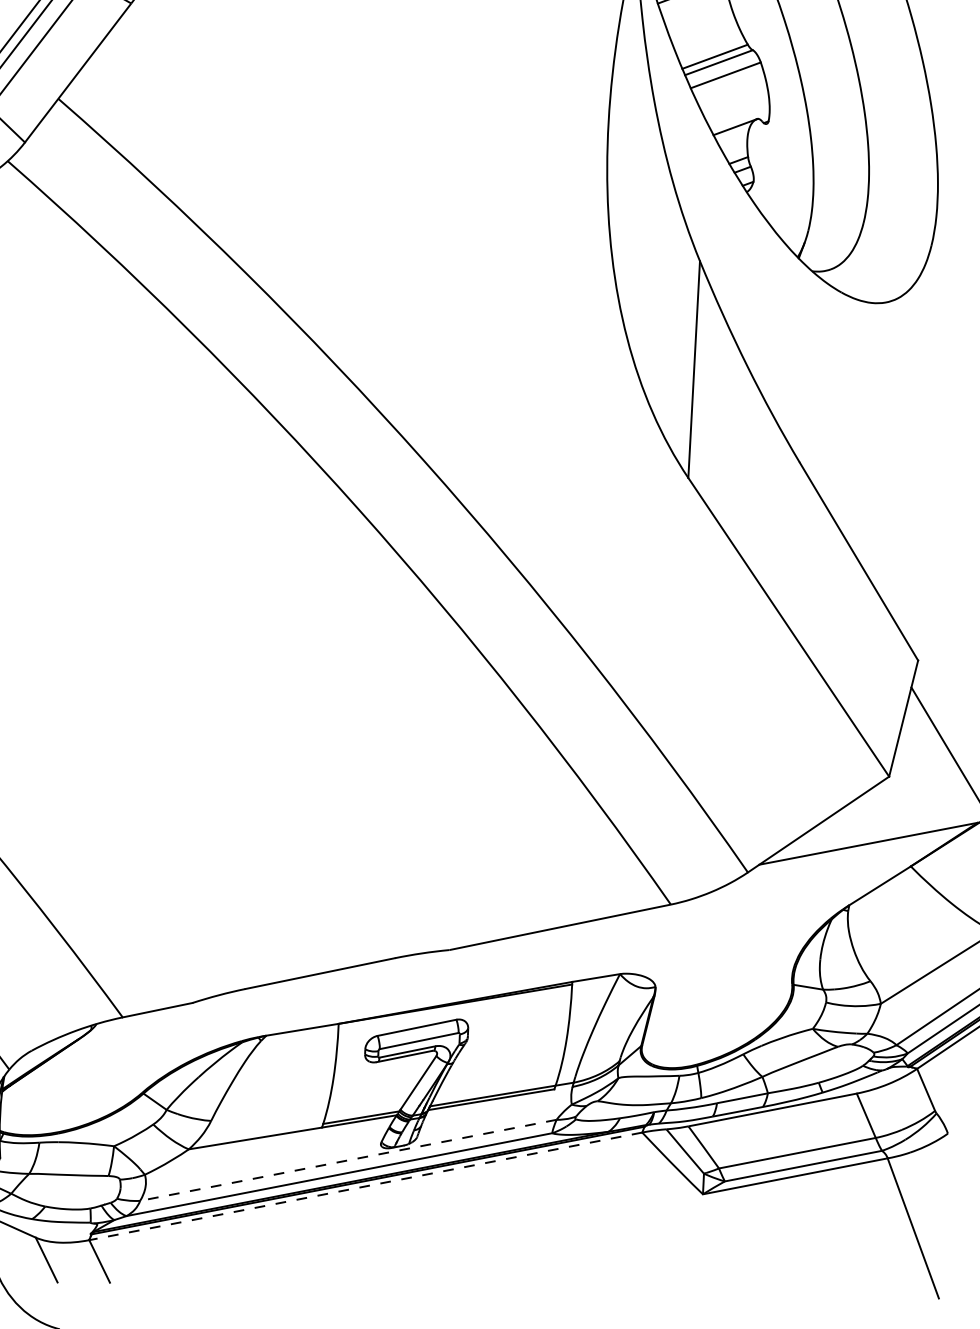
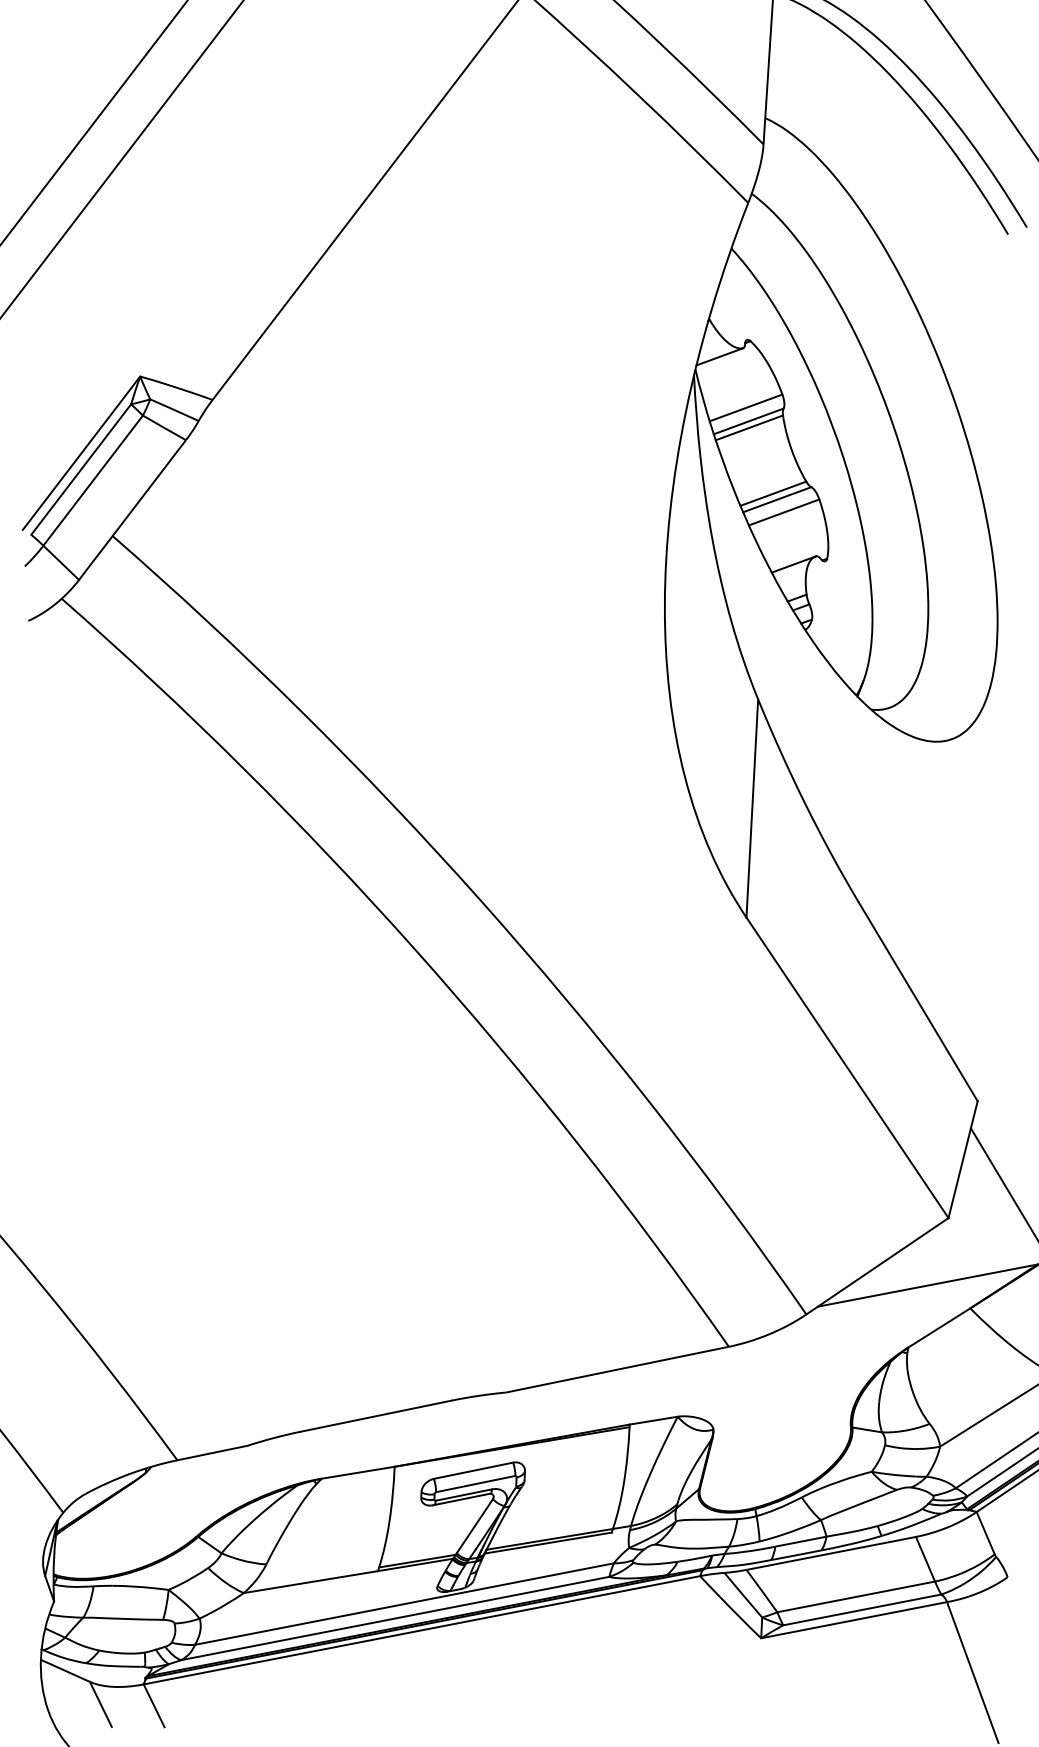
line: (347, 1160) -> (403, 1604), dashed -> solid
line: (365, 1186) -> (421, 1630), dashed -> solid

